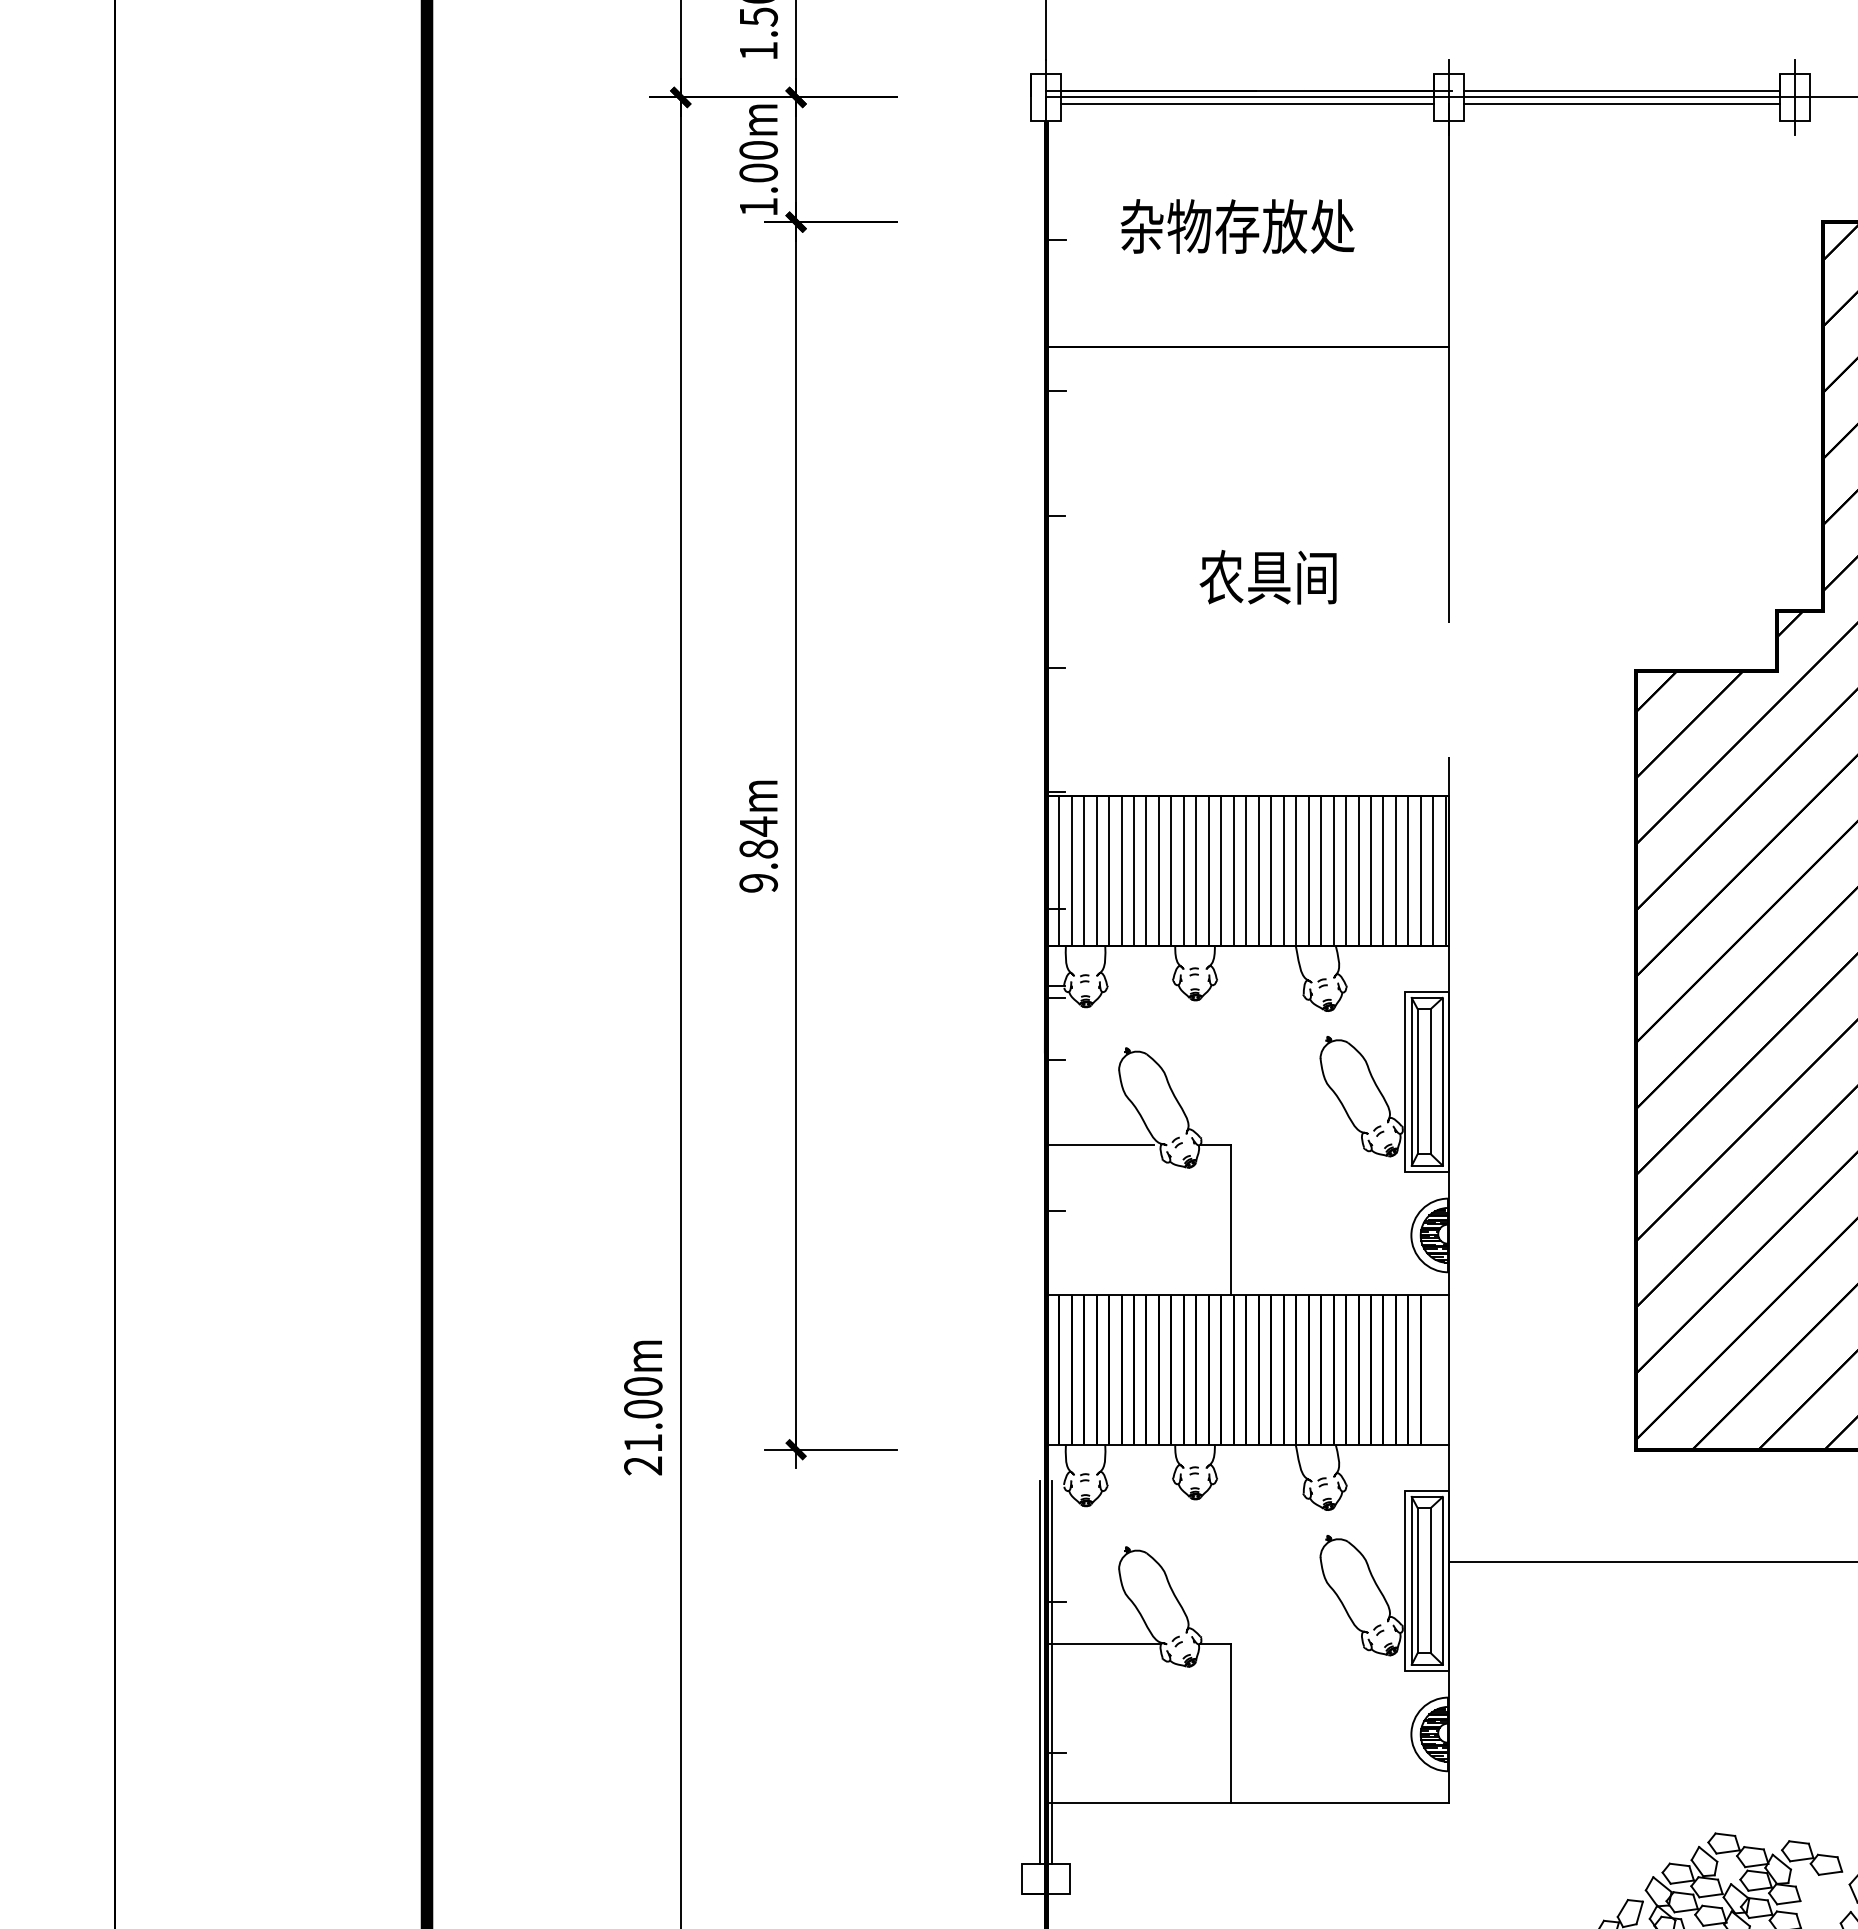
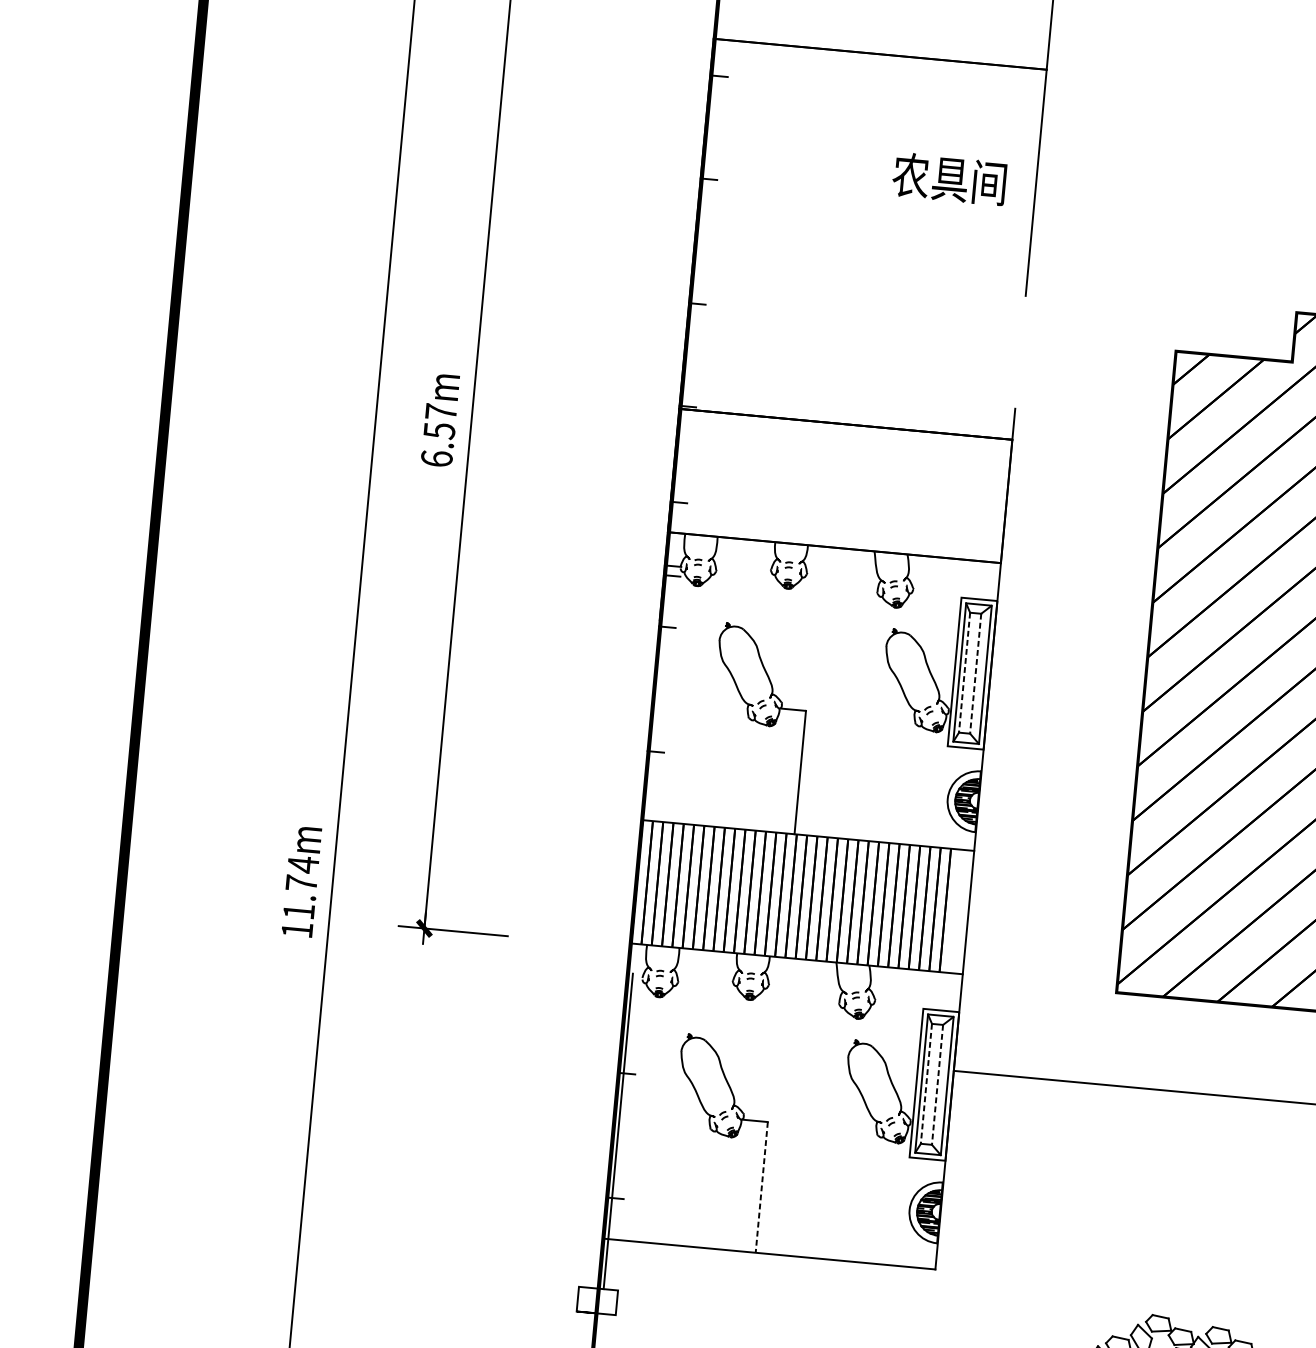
text: (1267, 577) -> (948, 179), moved
text: (758, 854) -> (438, 435), 9.84m -> 6.57m
hatch: (1245, 870) -> (838, 485), removed
line: (1417, 1081) -> (964, 672), solid -> dashed
line: (1431, 1081) -> (976, 673), solid -> dashed
line: (1100, 1145) -> (698, 701), removed
text: (643, 1425) -> (300, 896), 21.00m -> 11.74m
line: (1417, 1580) -> (926, 1083), solid -> dashed
line: (1431, 1580) -> (937, 1084), solid -> dashed
line: (1103, 1644) -> (662, 1112), removed
line: (1039, 1671) -> (607, 1129), removed
line: (1230, 1724) -> (761, 1188), solid -> dashed

